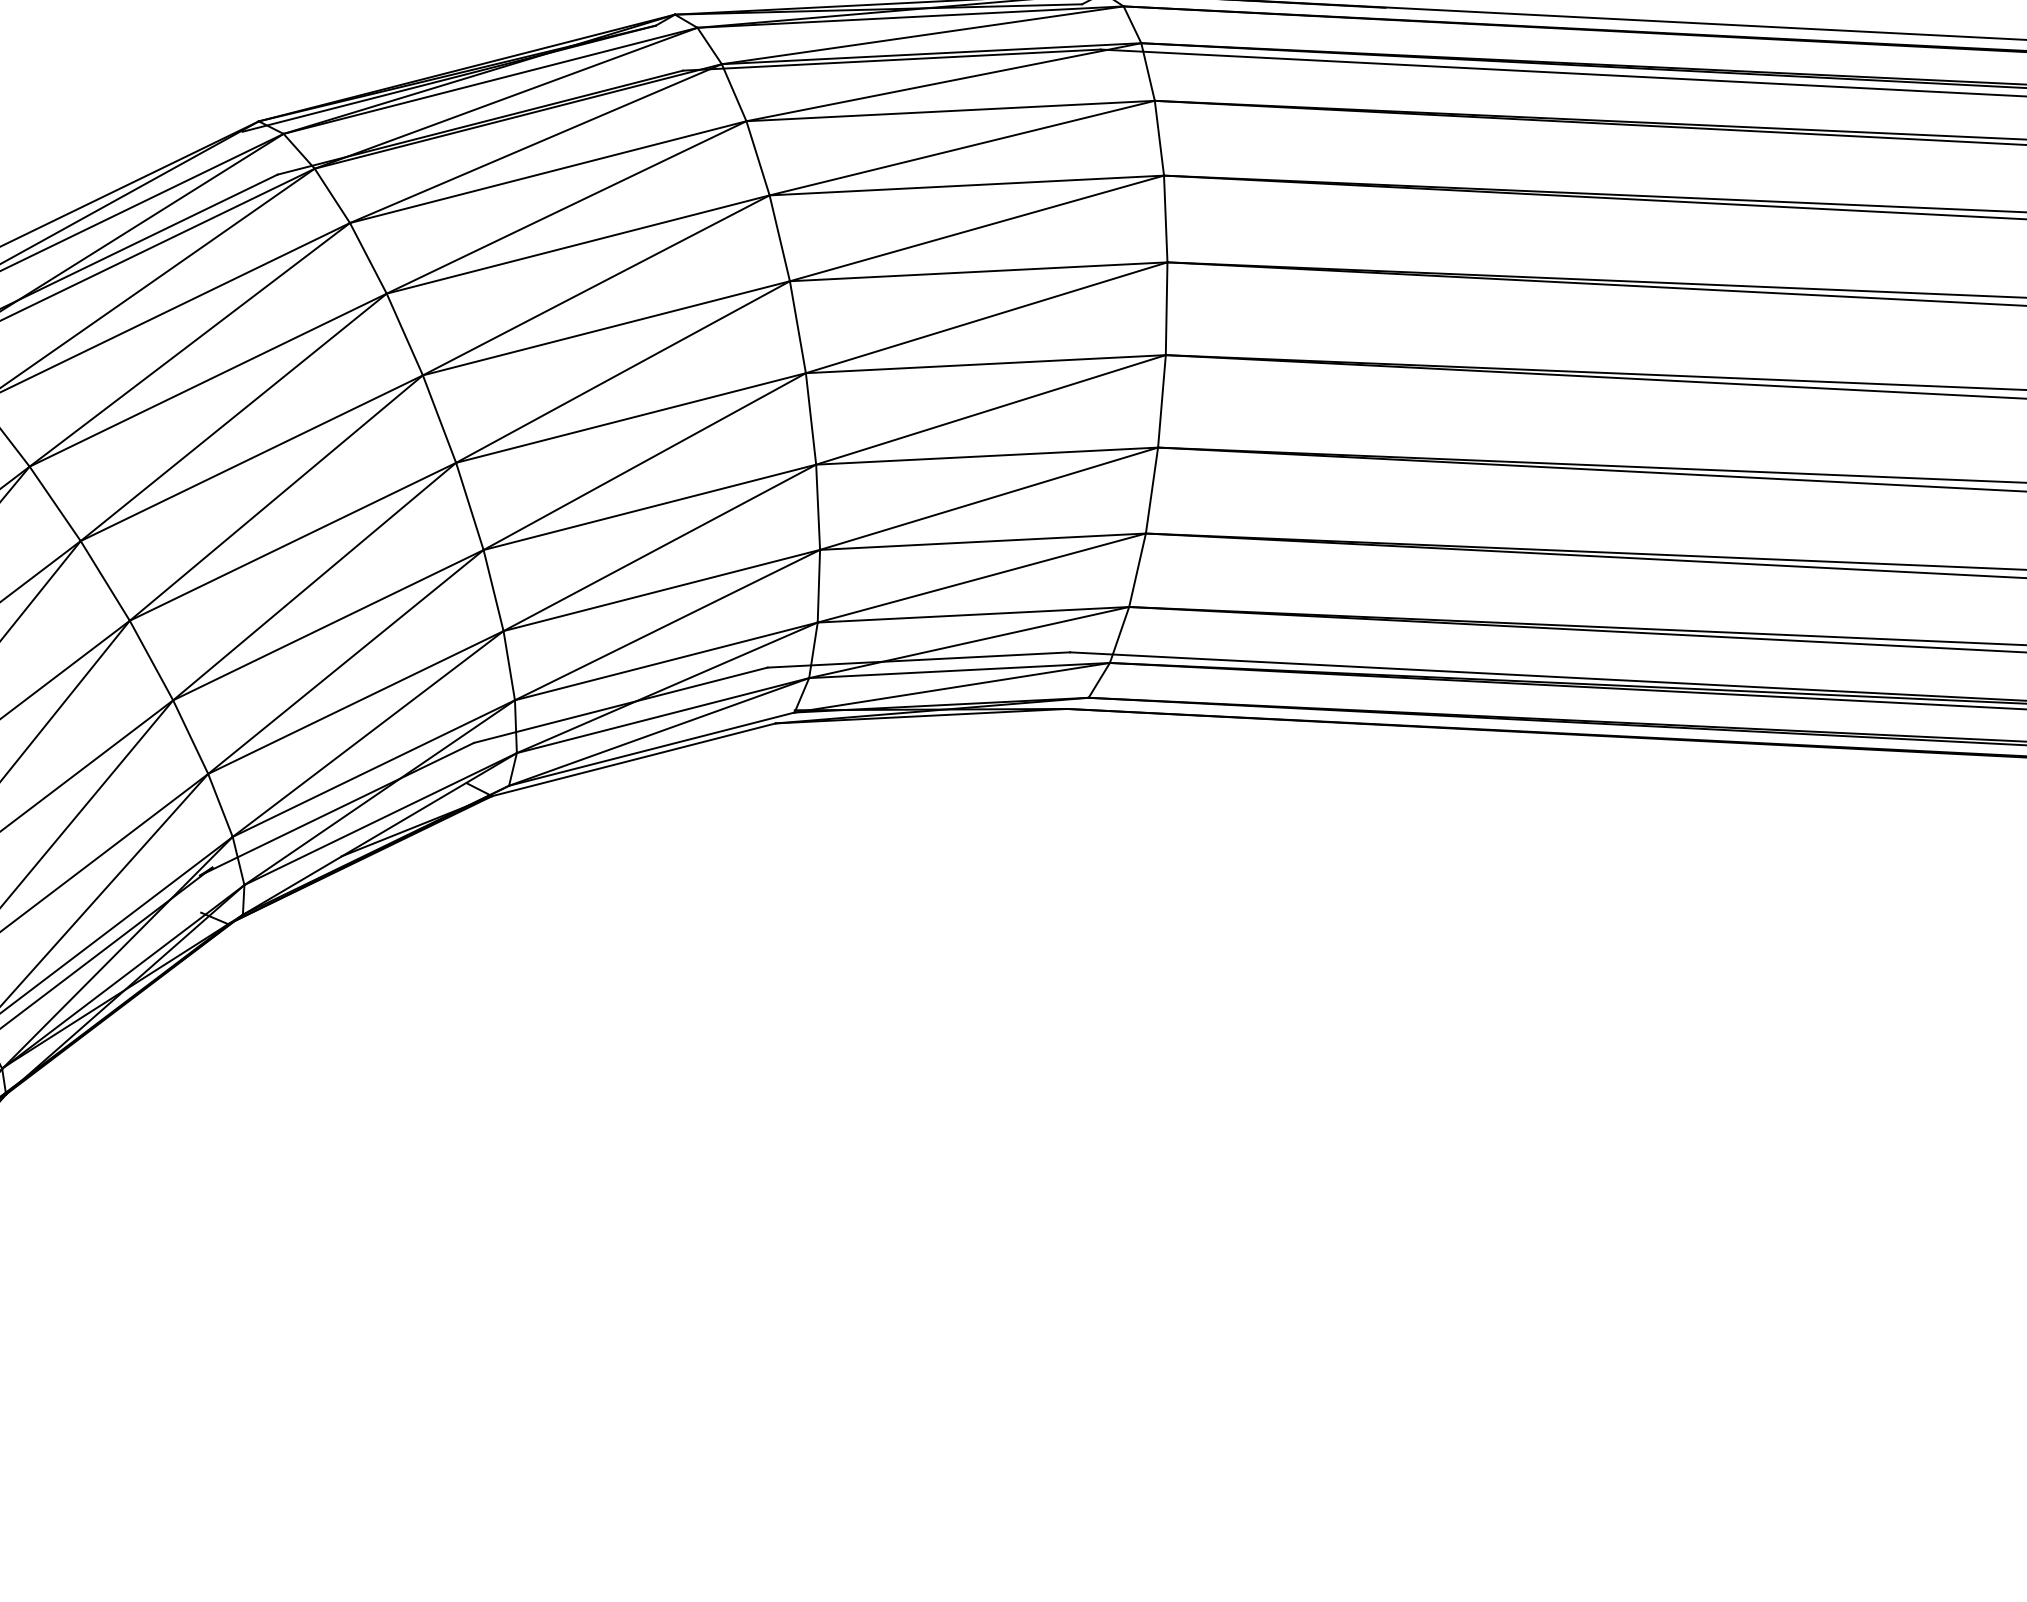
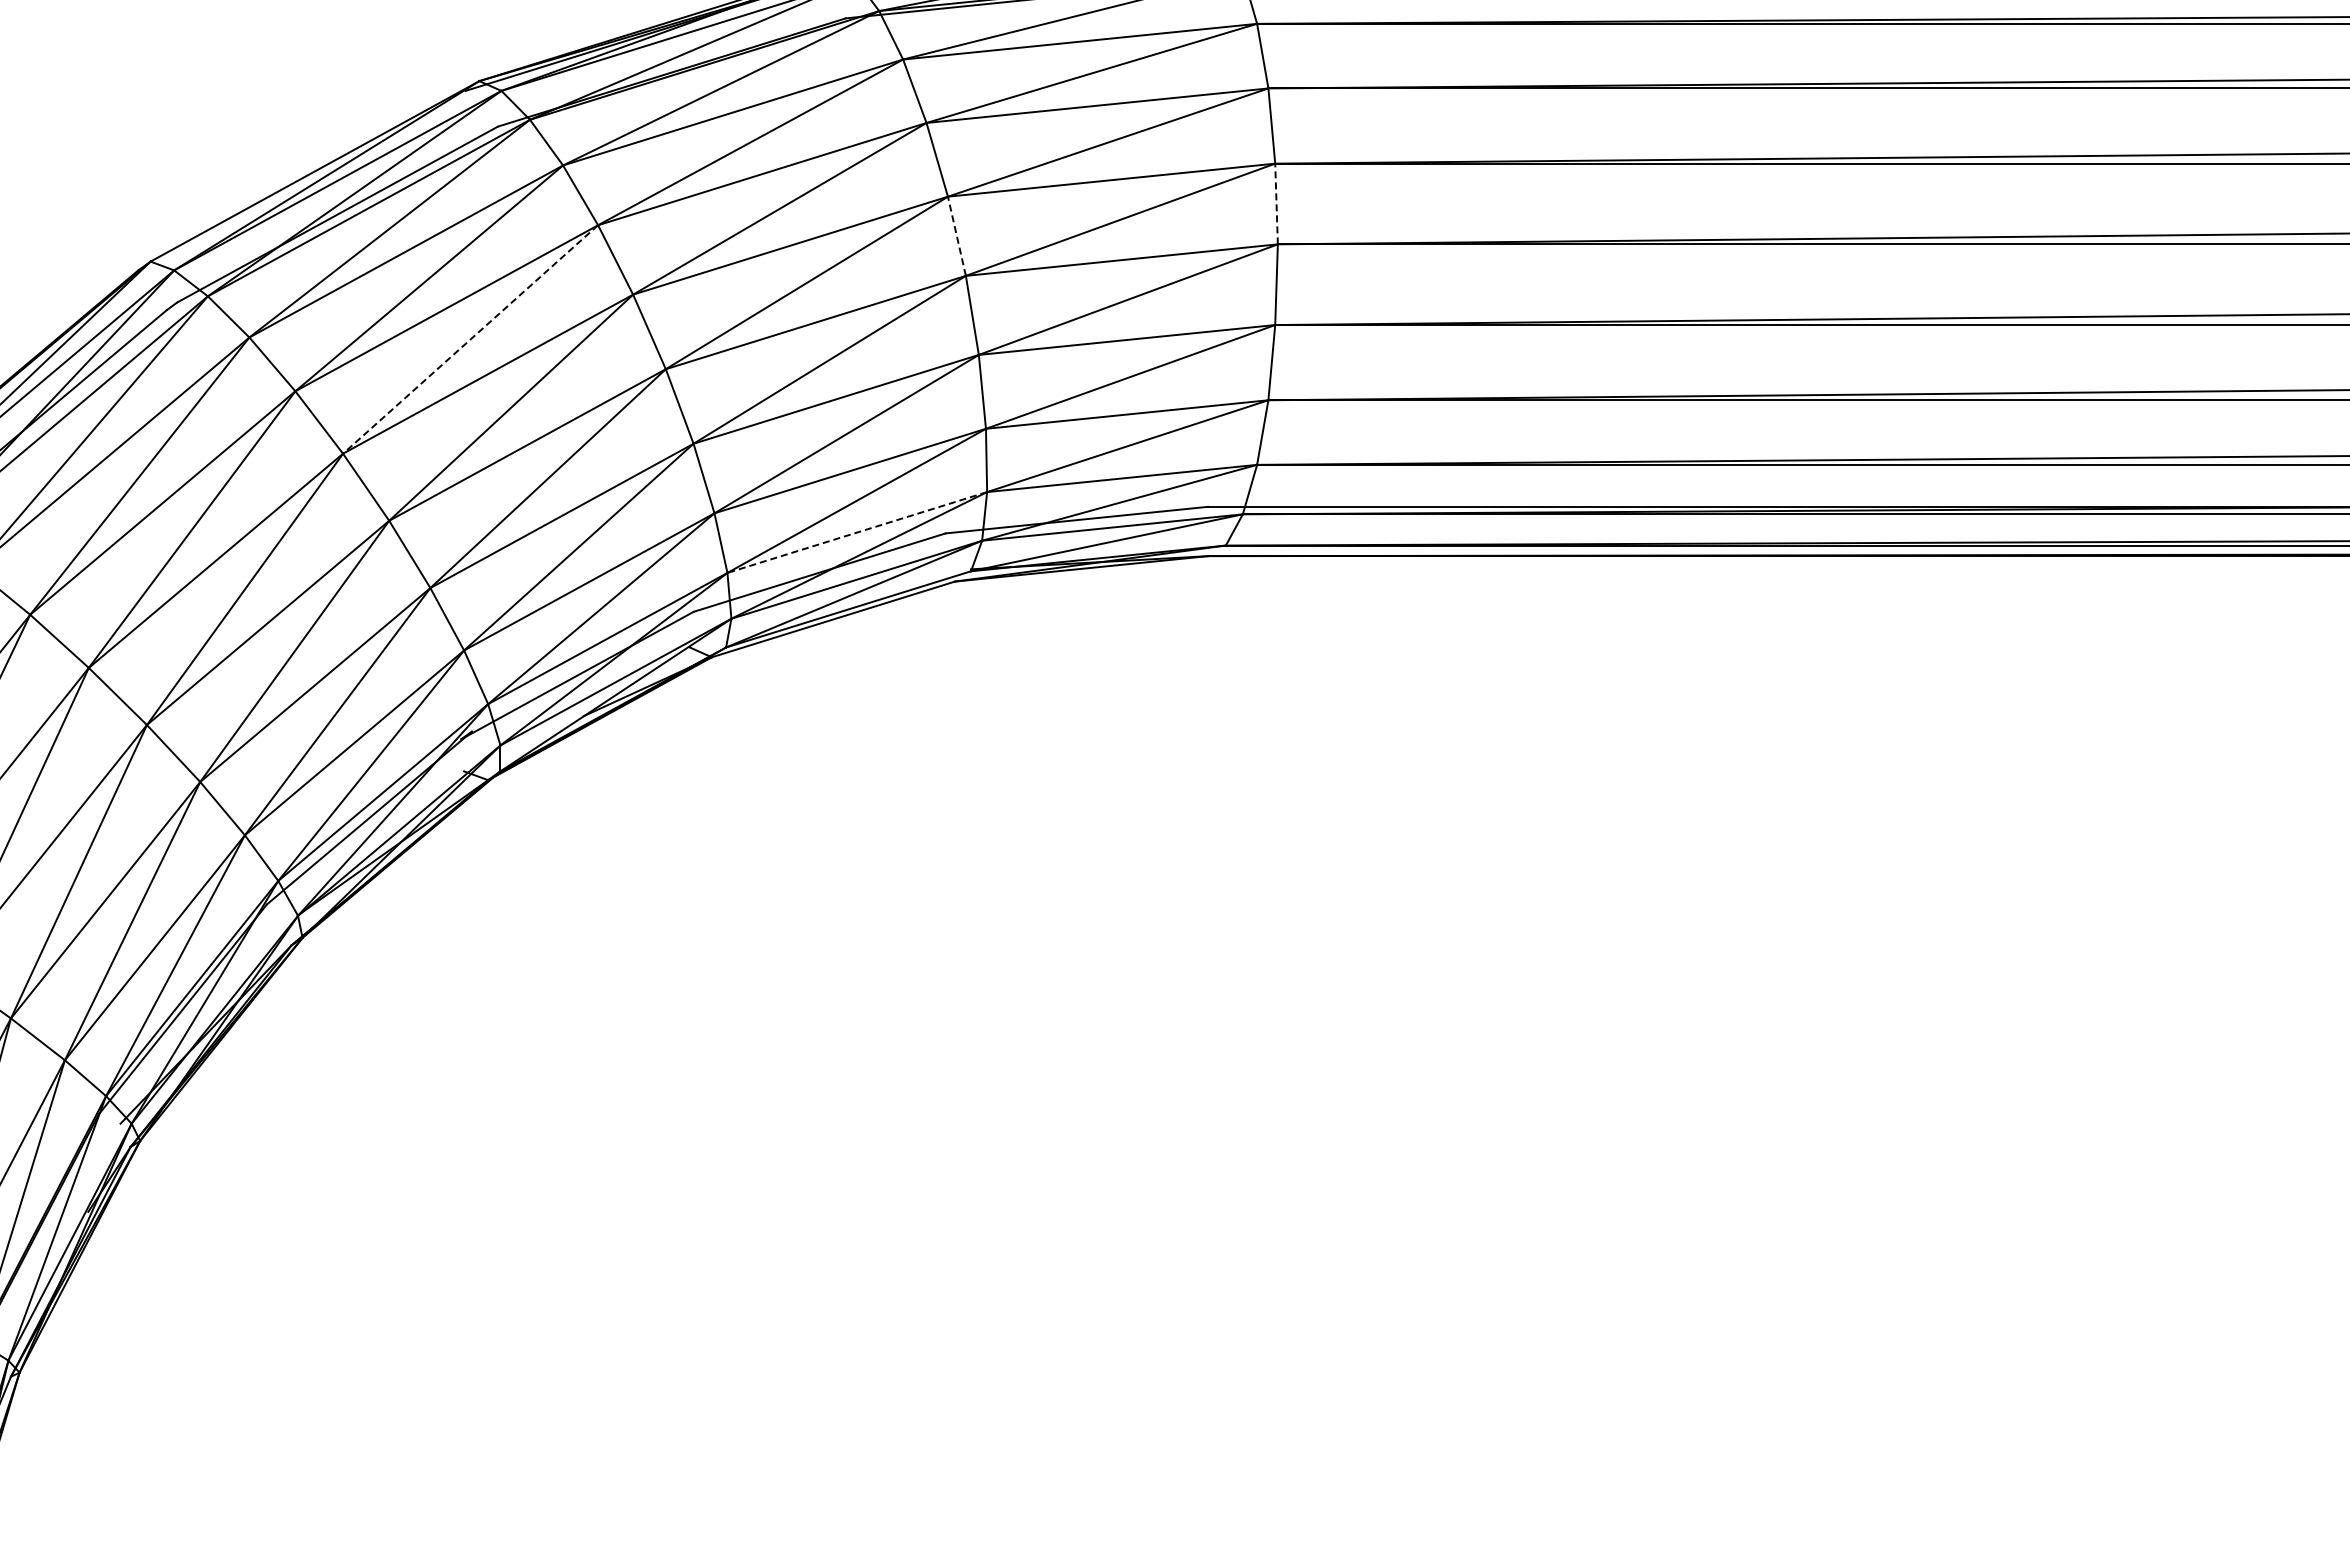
line: (1166, 308) -> (1276, 203), solid -> dashed
line: (797, 327) -> (956, 236), solid -> dashed
line: (233, 417) -> (470, 339), solid -> dashed
line: (666, 661) -> (857, 532), solid -> dashed

